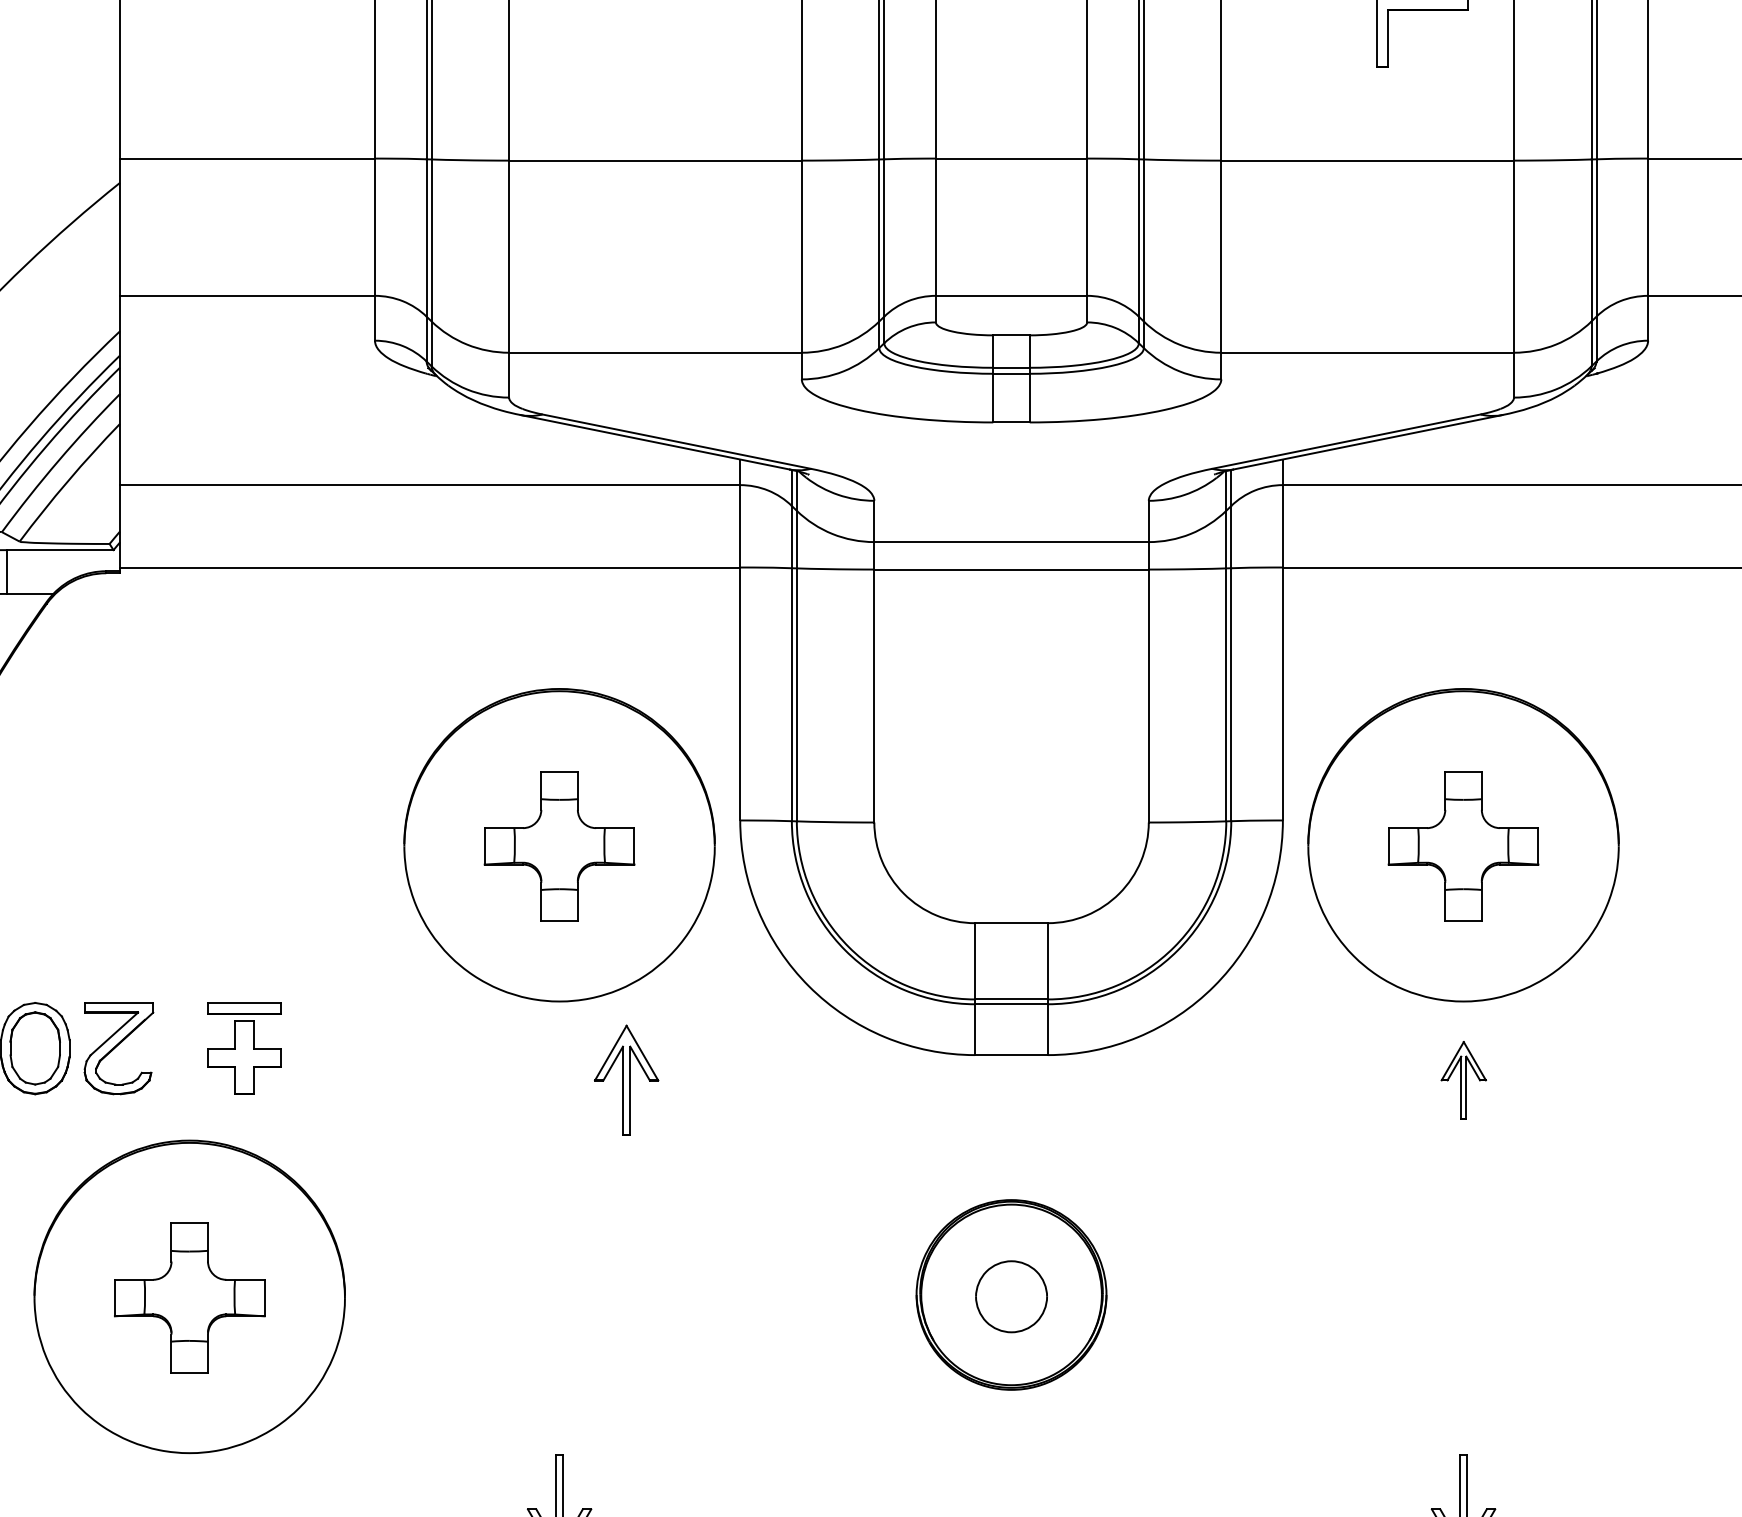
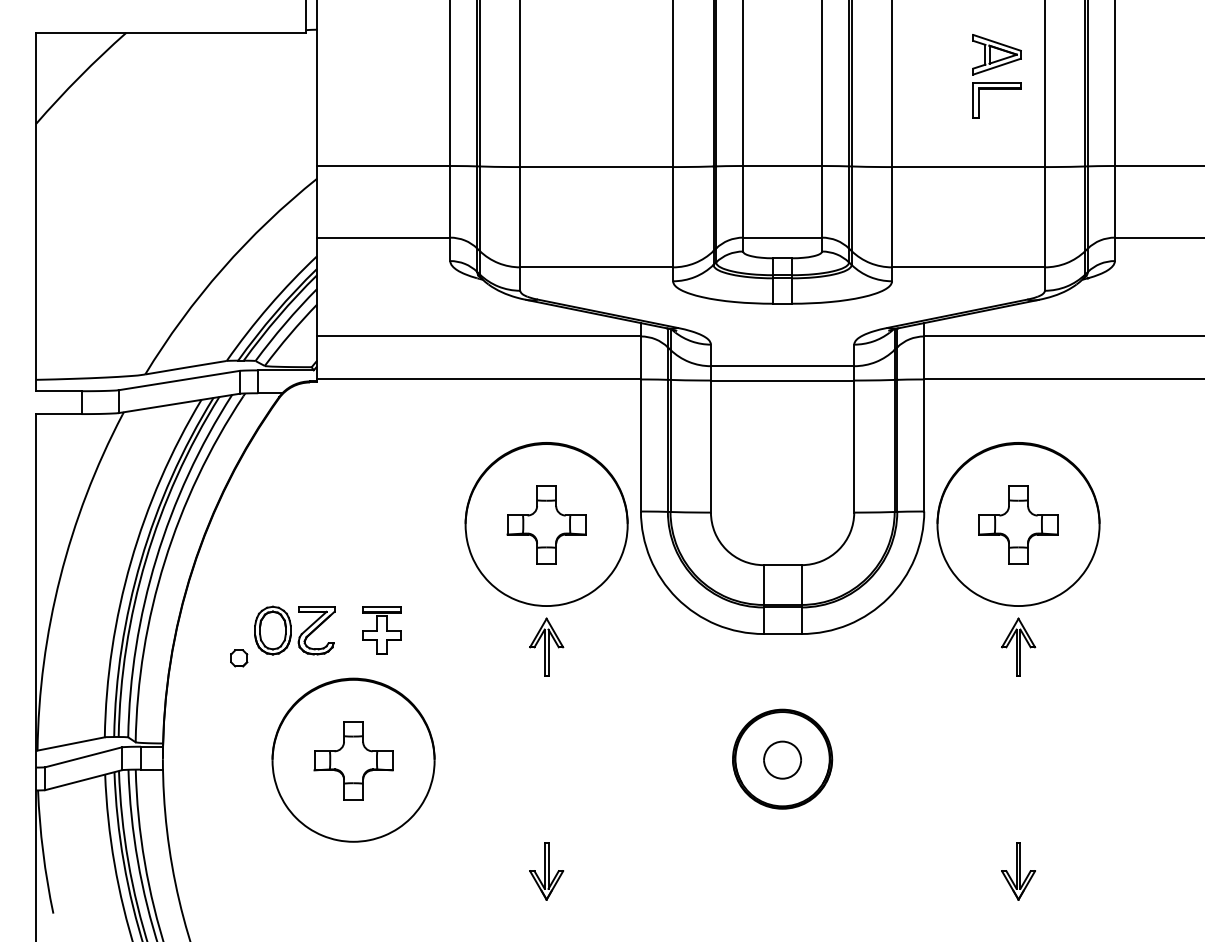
part: (626, 1079) -> (546, 646), moved
part: (1463, 1079) -> (1018, 646), size x1.43

